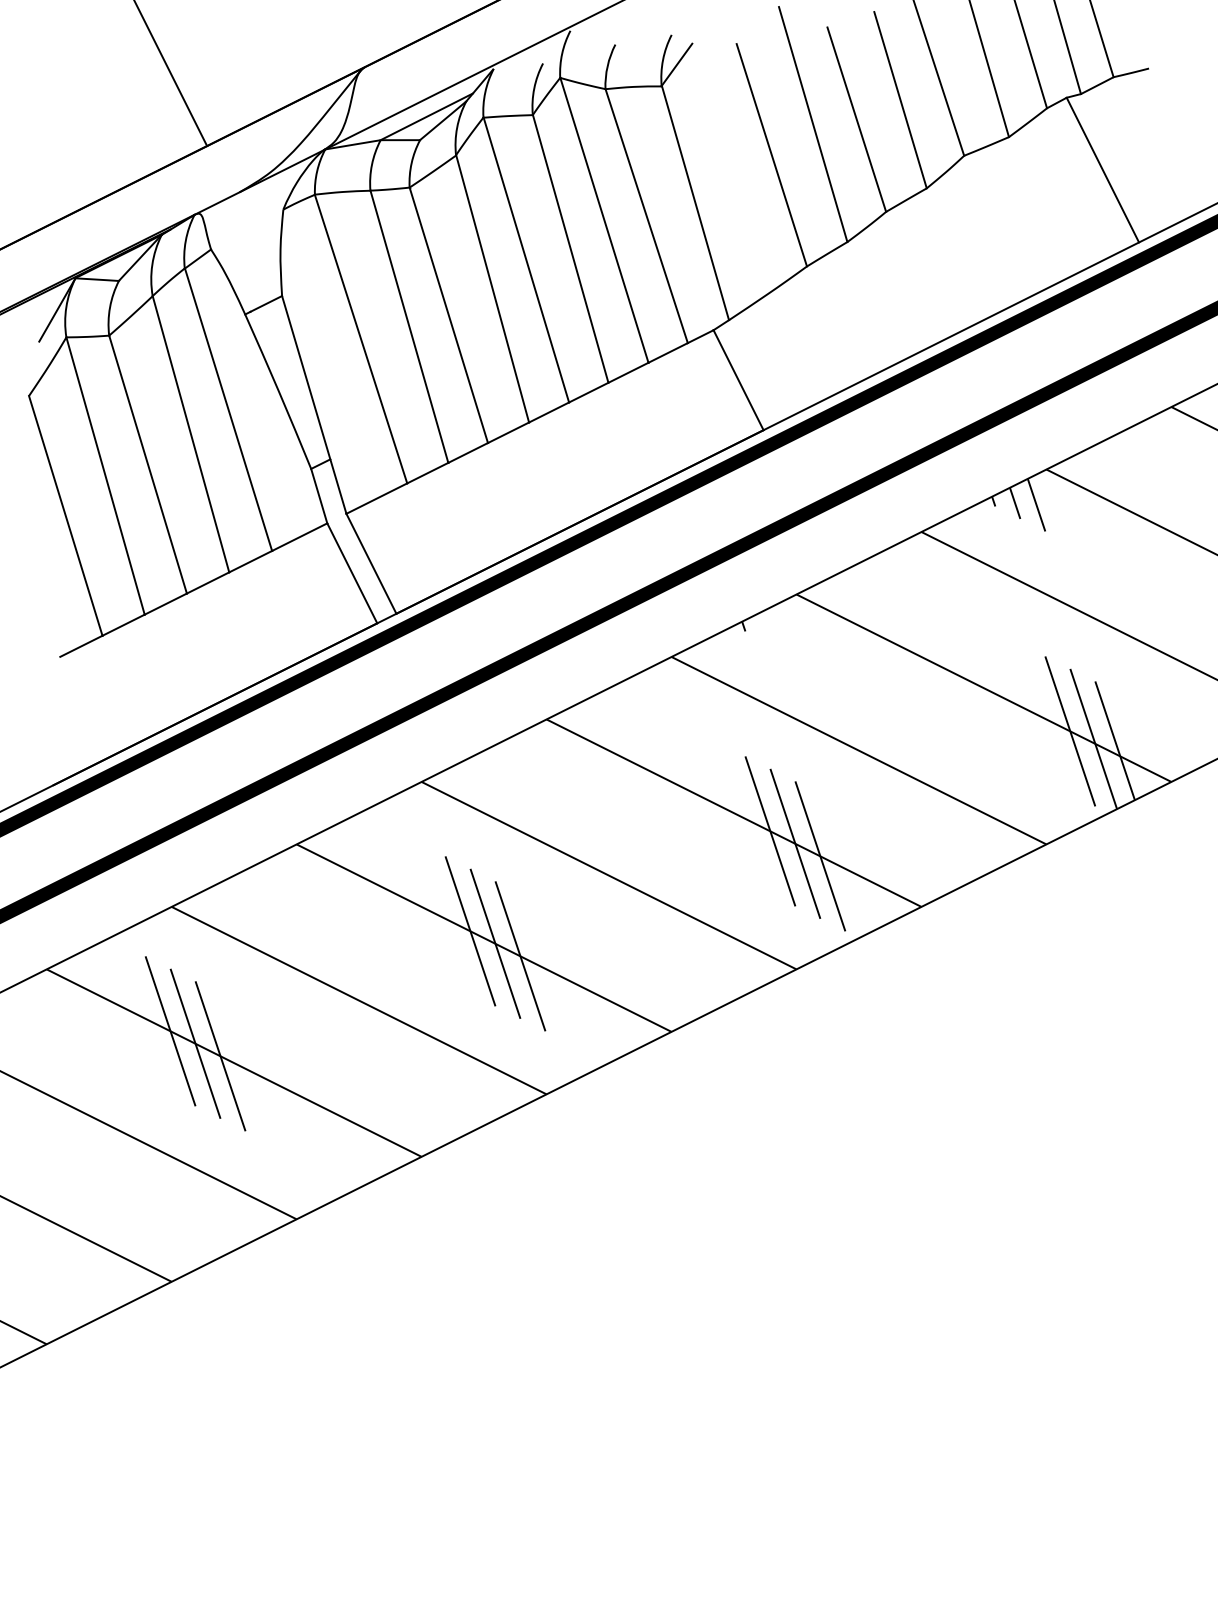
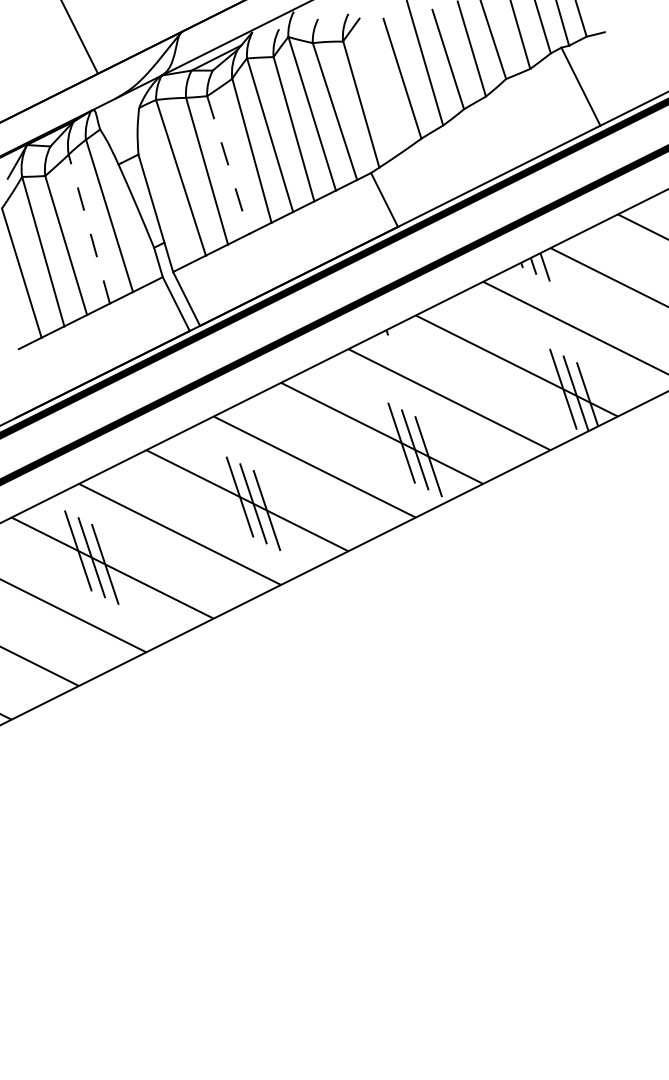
line: (449, 316) -> (228, 165), solid -> dashed
line: (191, 433) -> (89, 228), solid -> dashed

